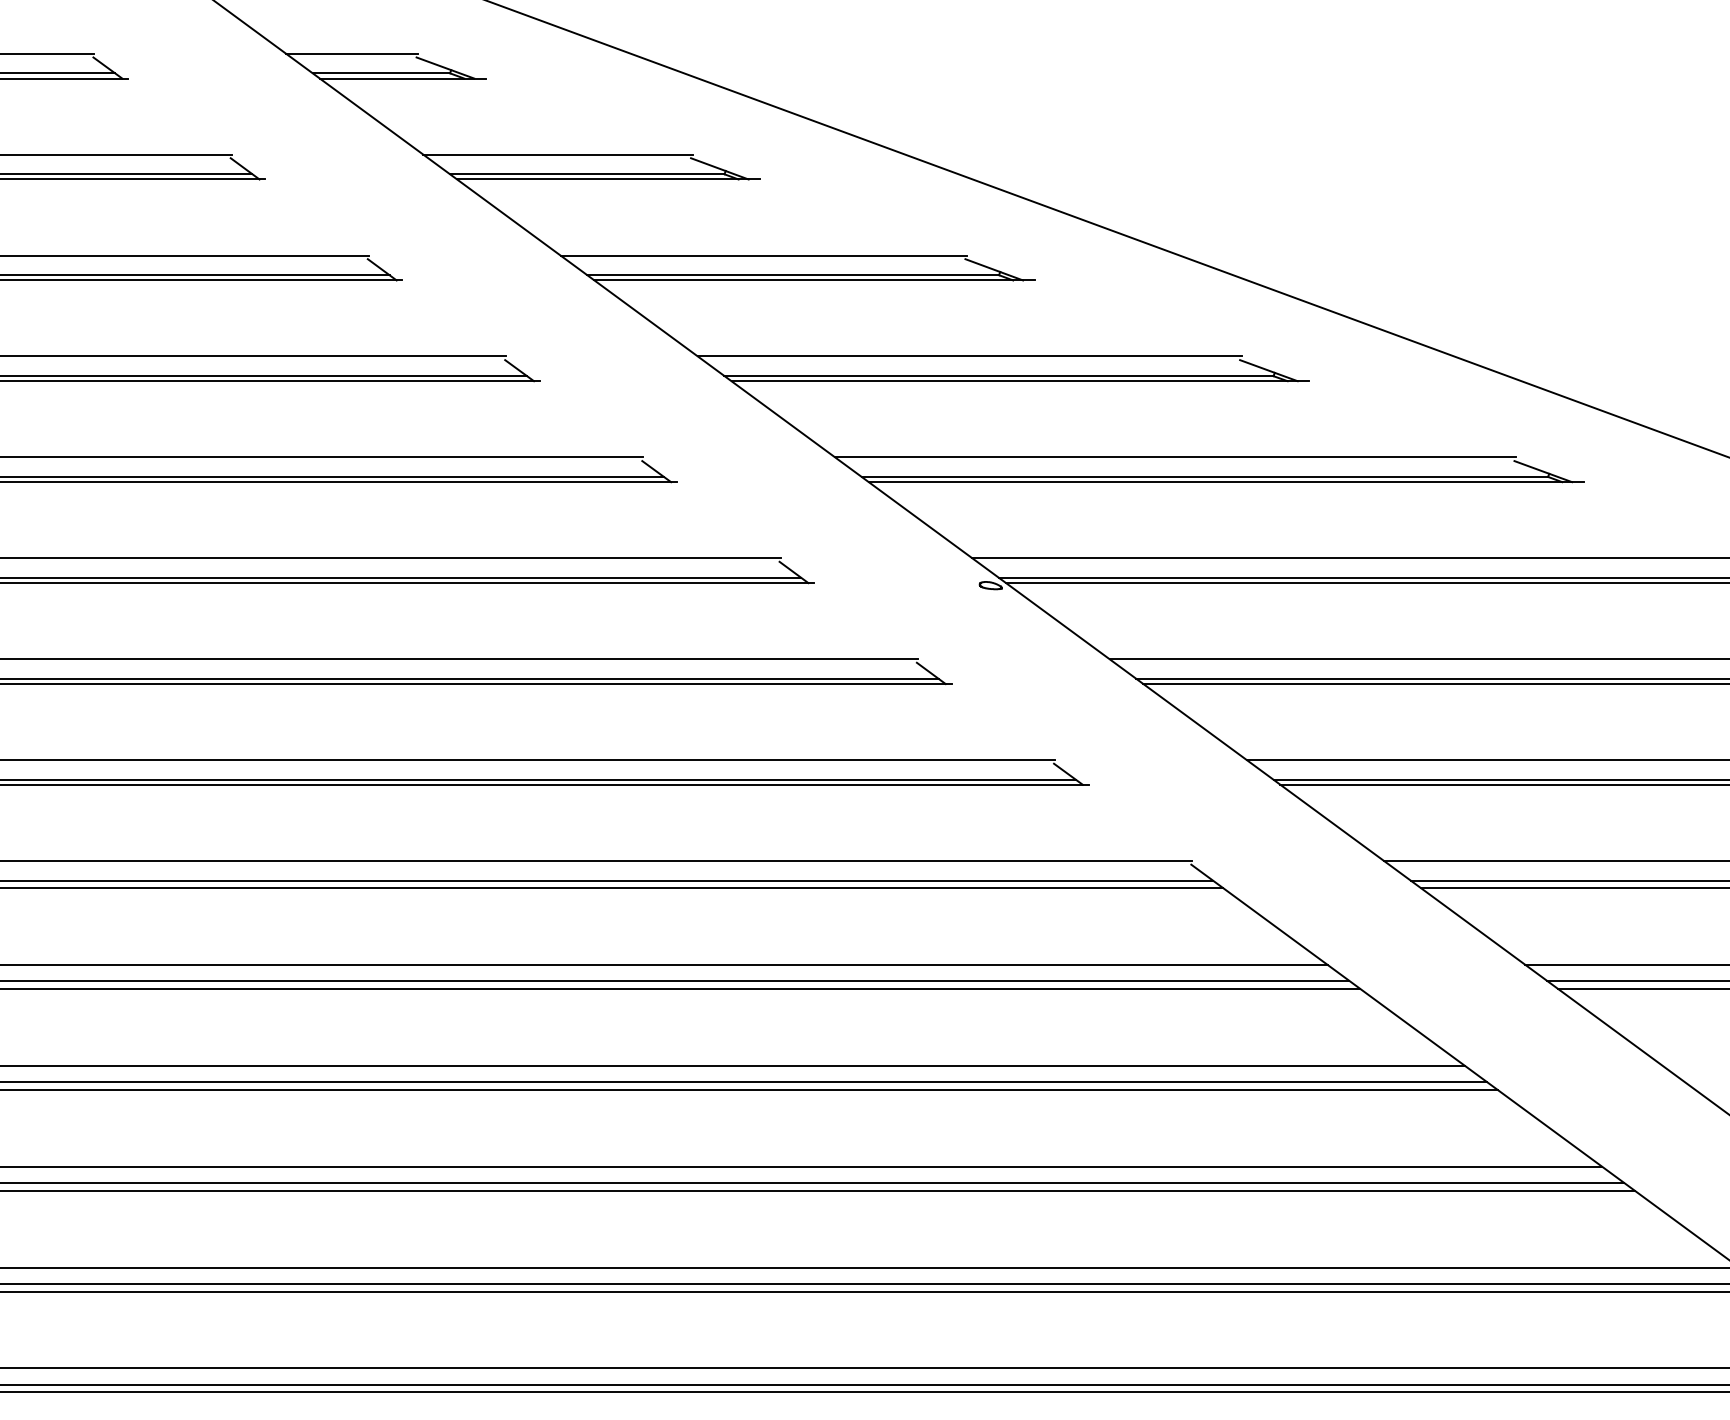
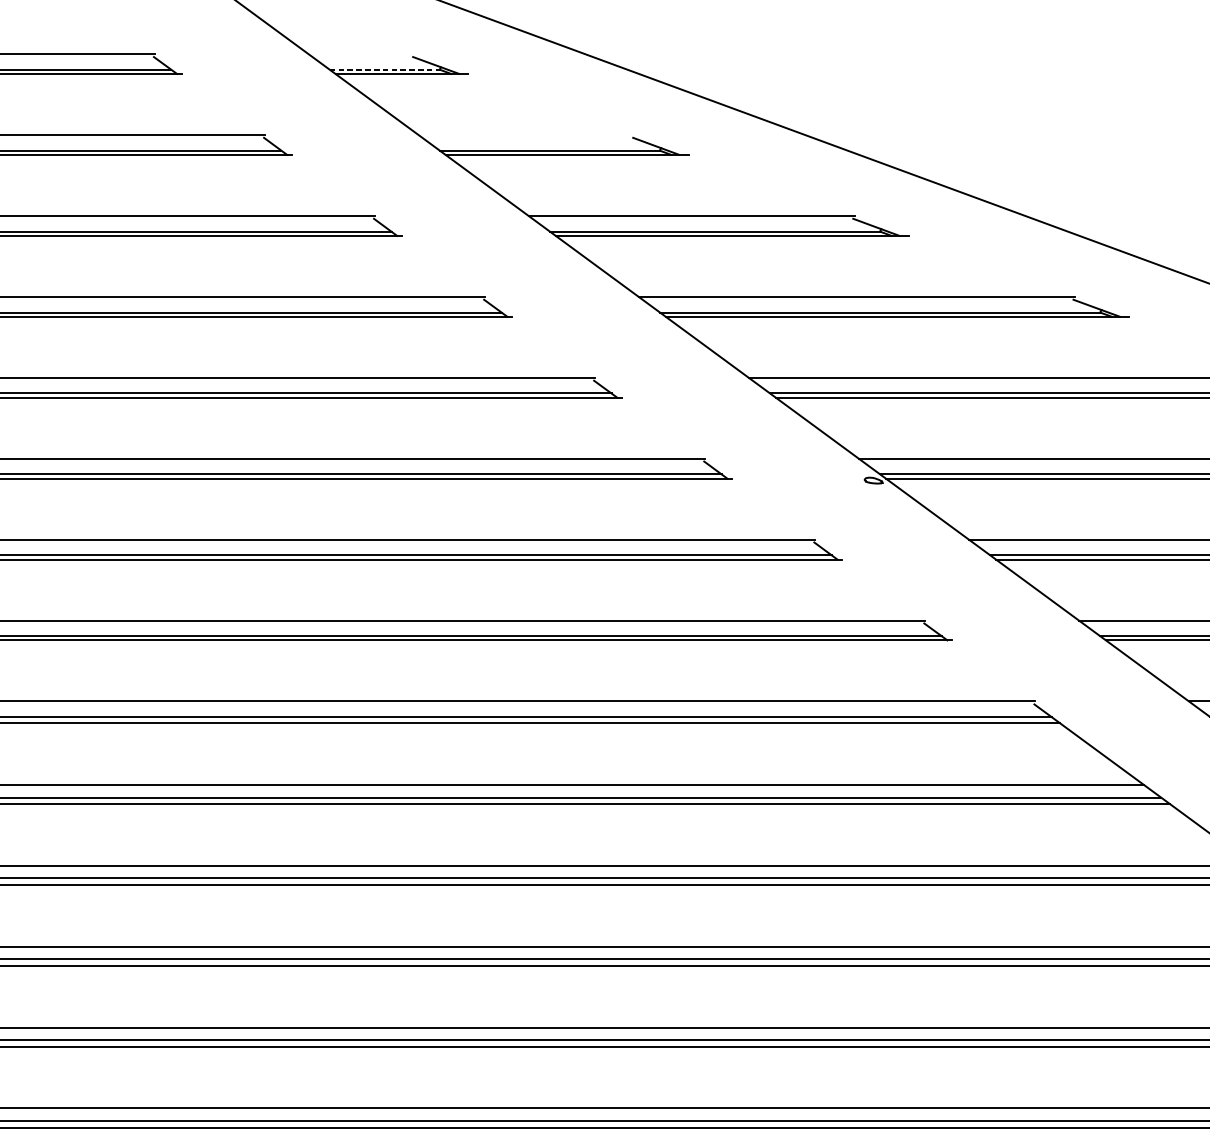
line: (352, 53) -> (361, 53), removed
line: (381, 73) -> (384, 69), solid -> dashed
line: (557, 154) -> (526, 134), removed

